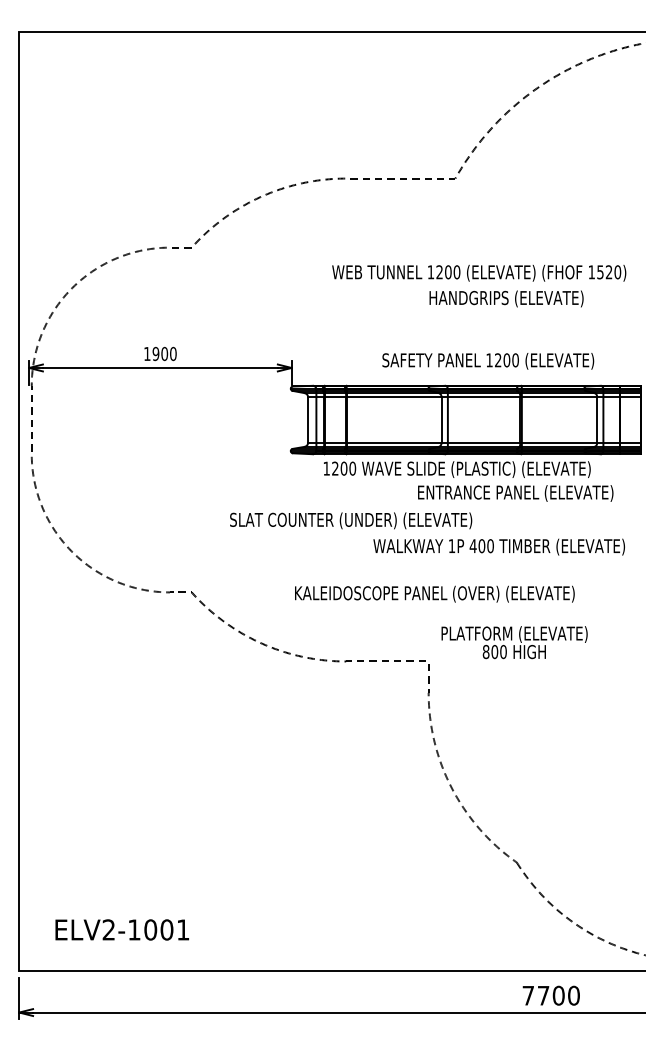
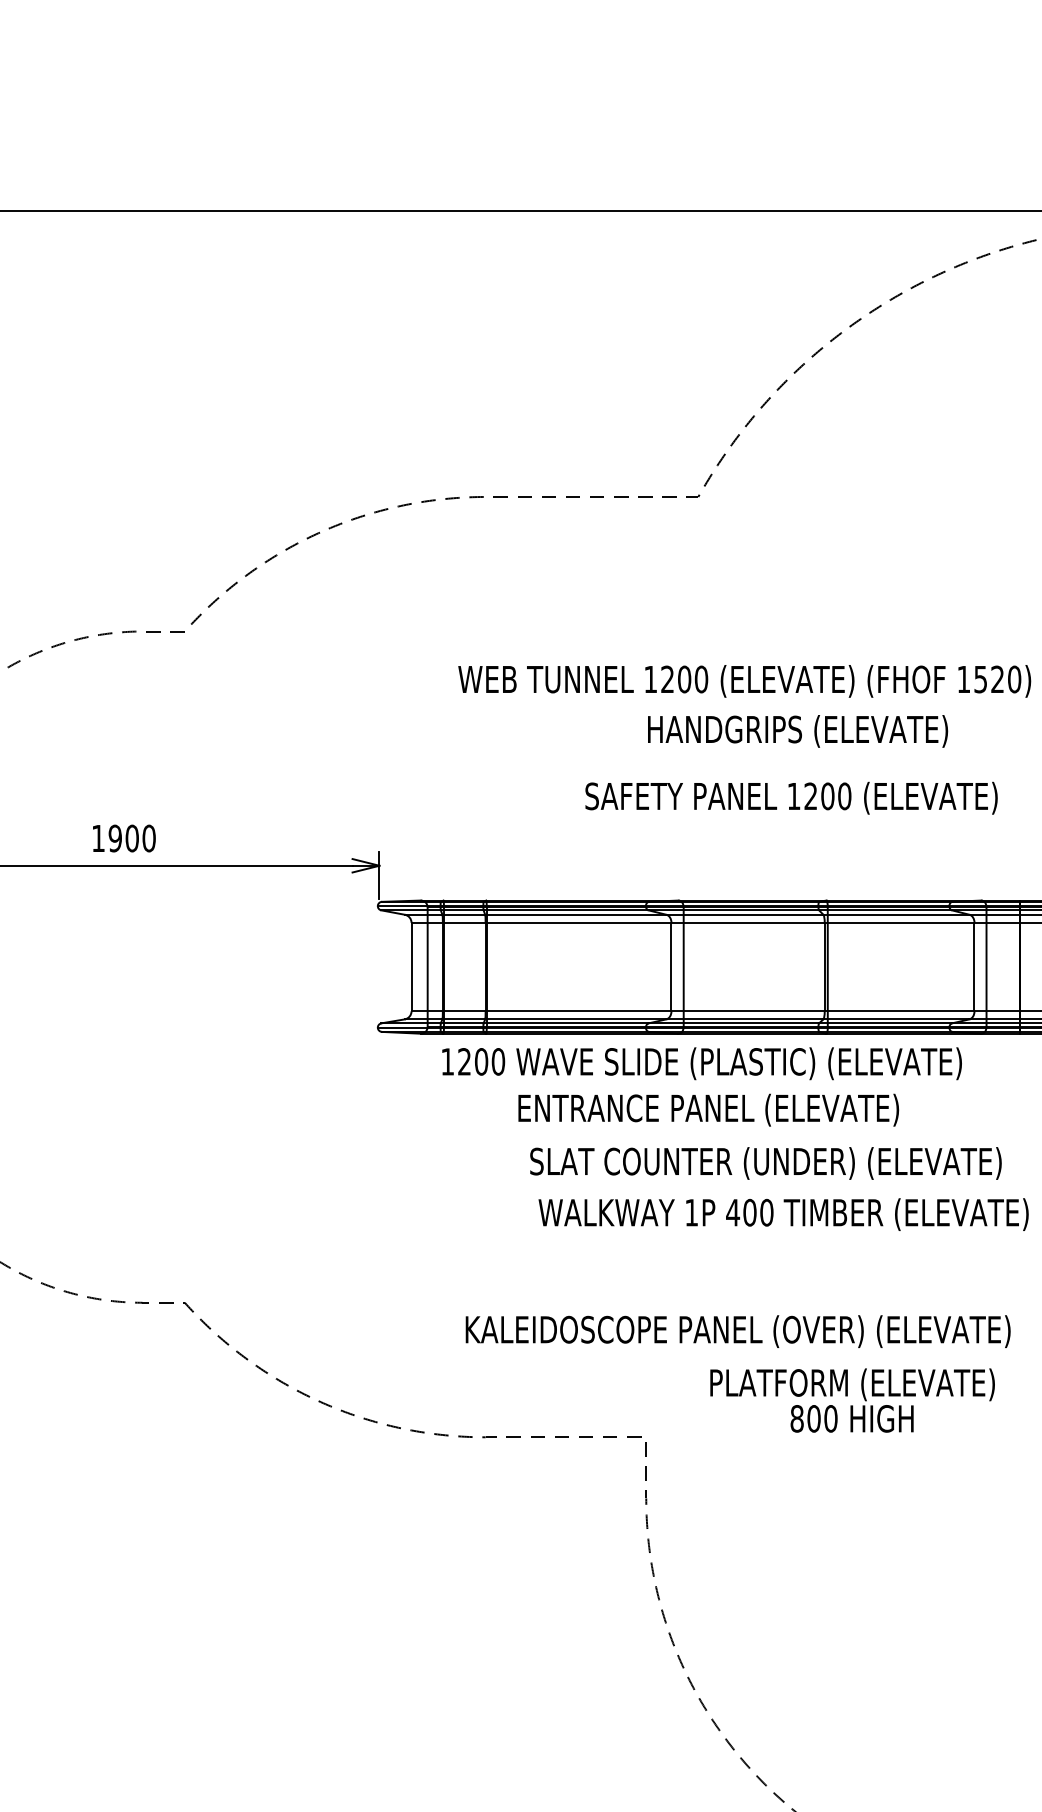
text: (488, 361) -> (791, 798), moved
text: (515, 493) -> (708, 1110), moved
text: (351, 520) -> (766, 1162), moved
text: (434, 593) -> (737, 1330), moved
text: (514, 642) -> (852, 1400), moved

